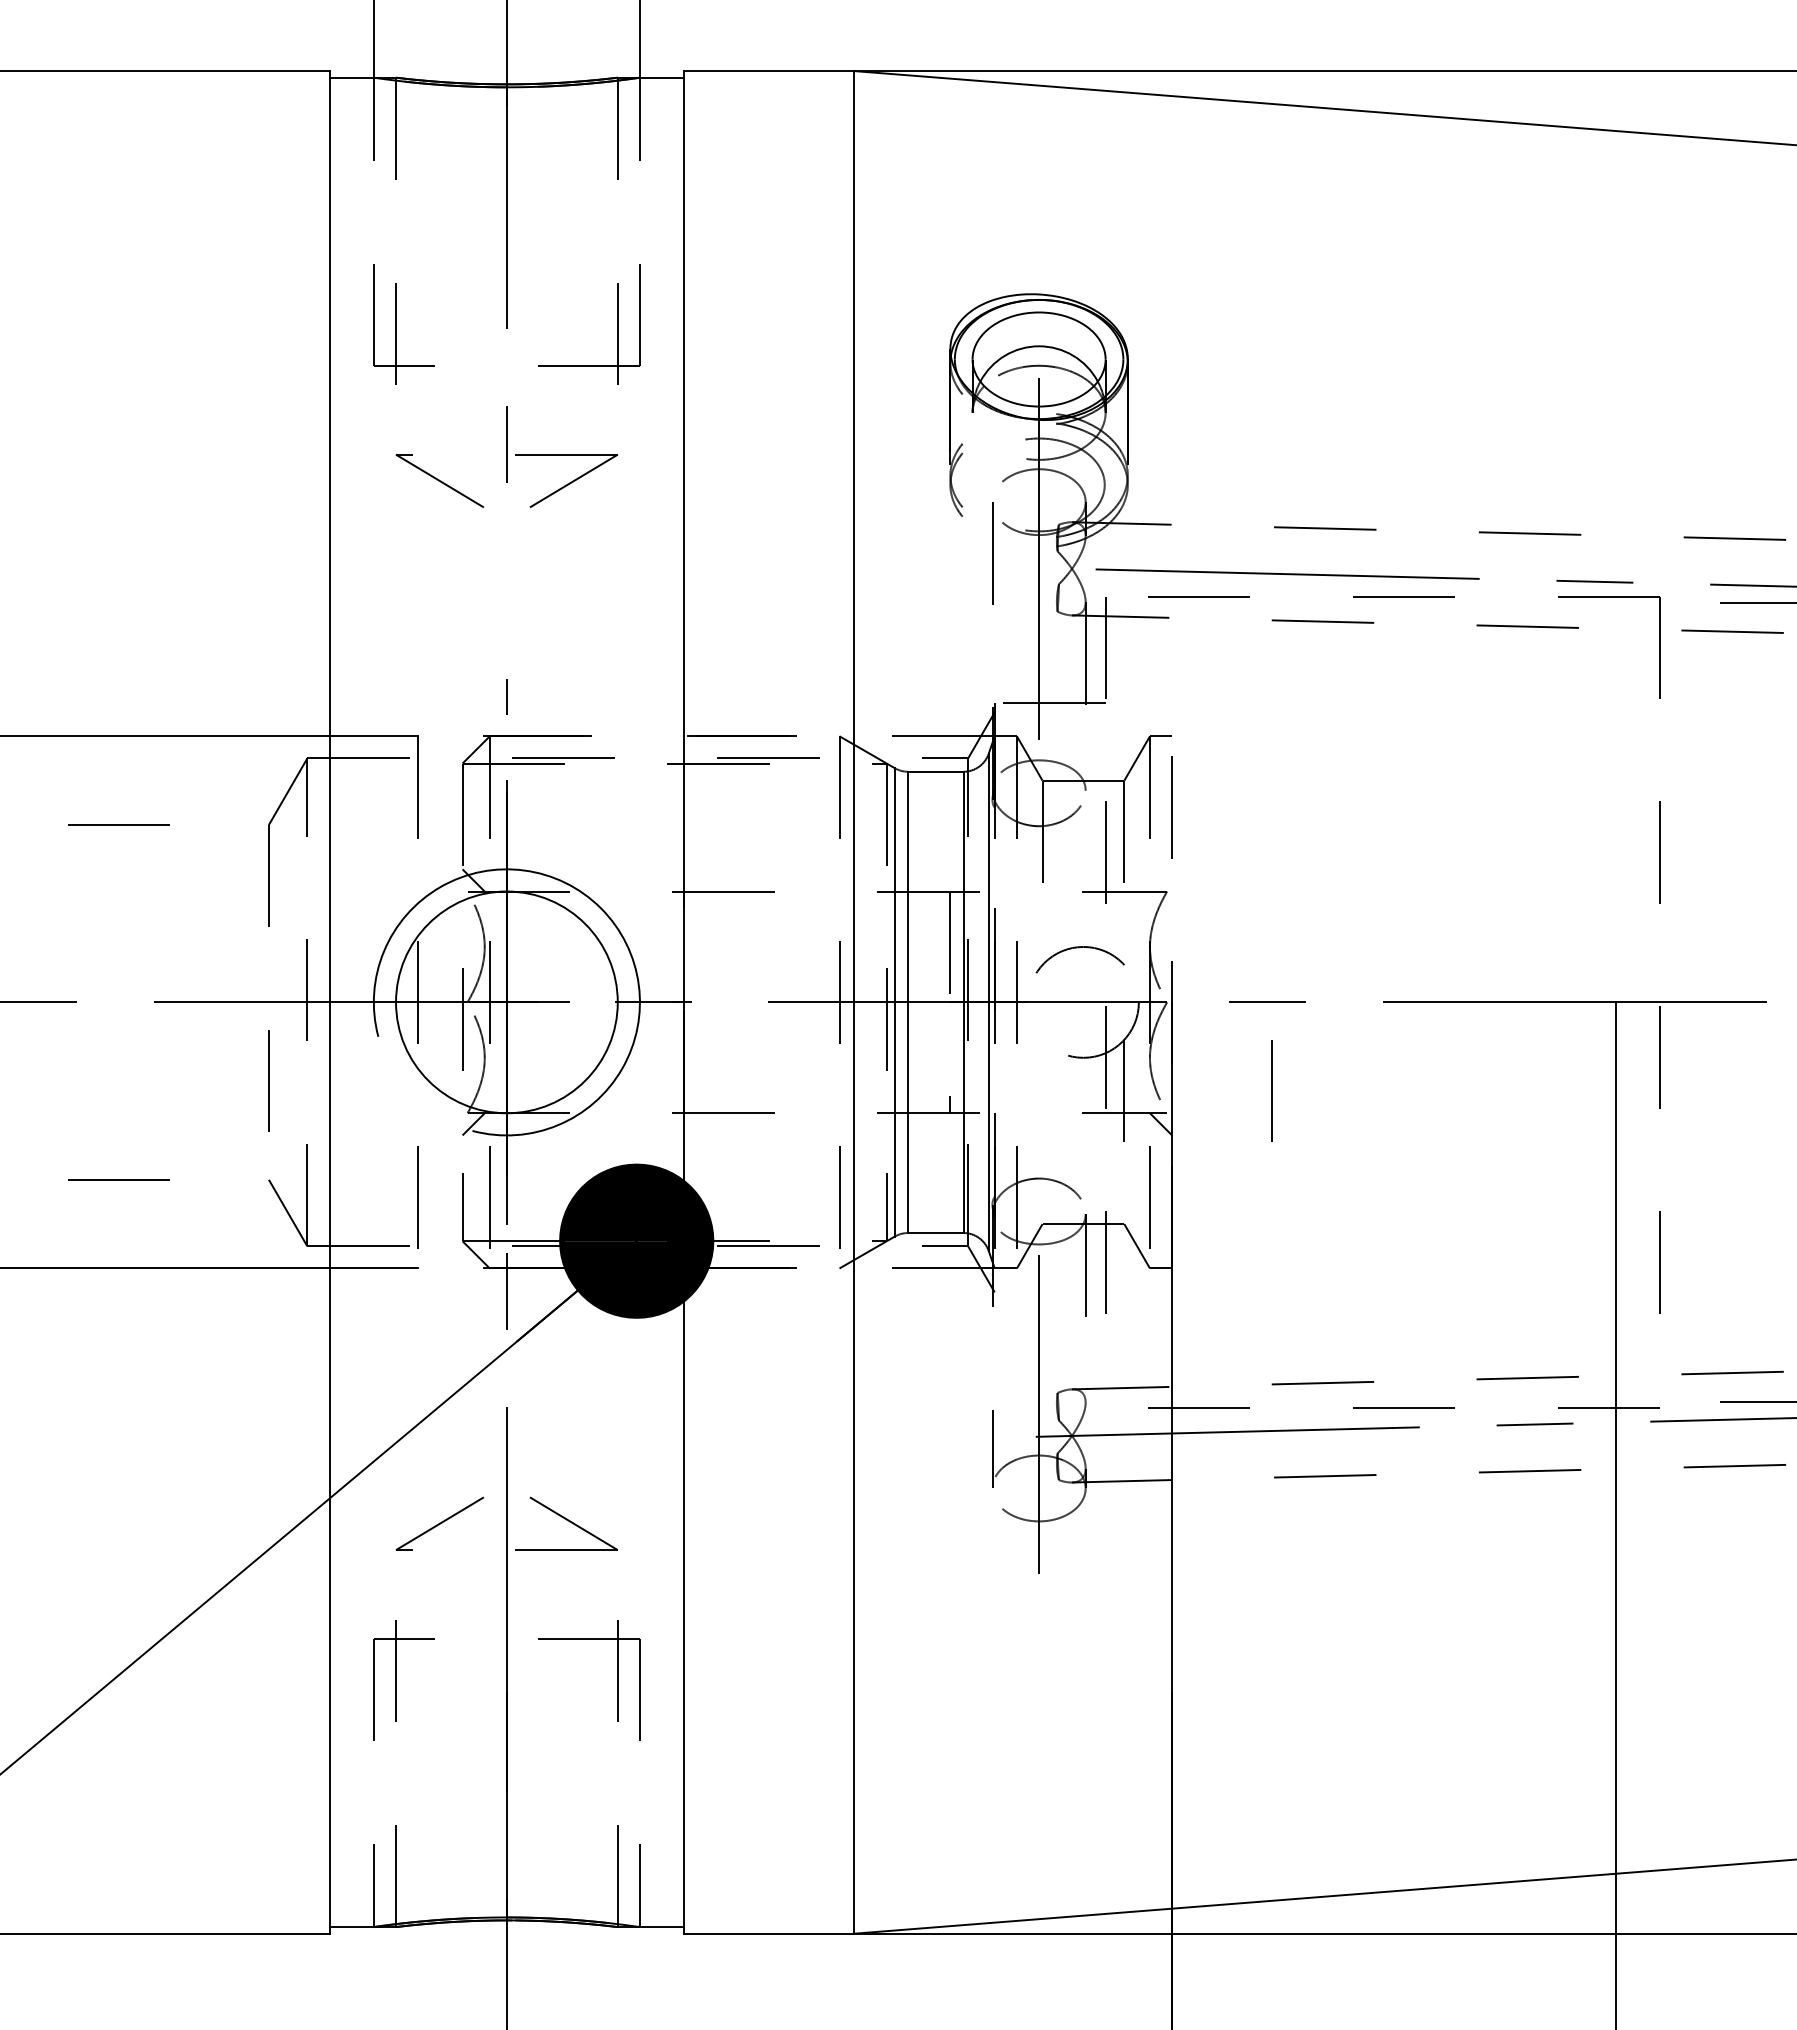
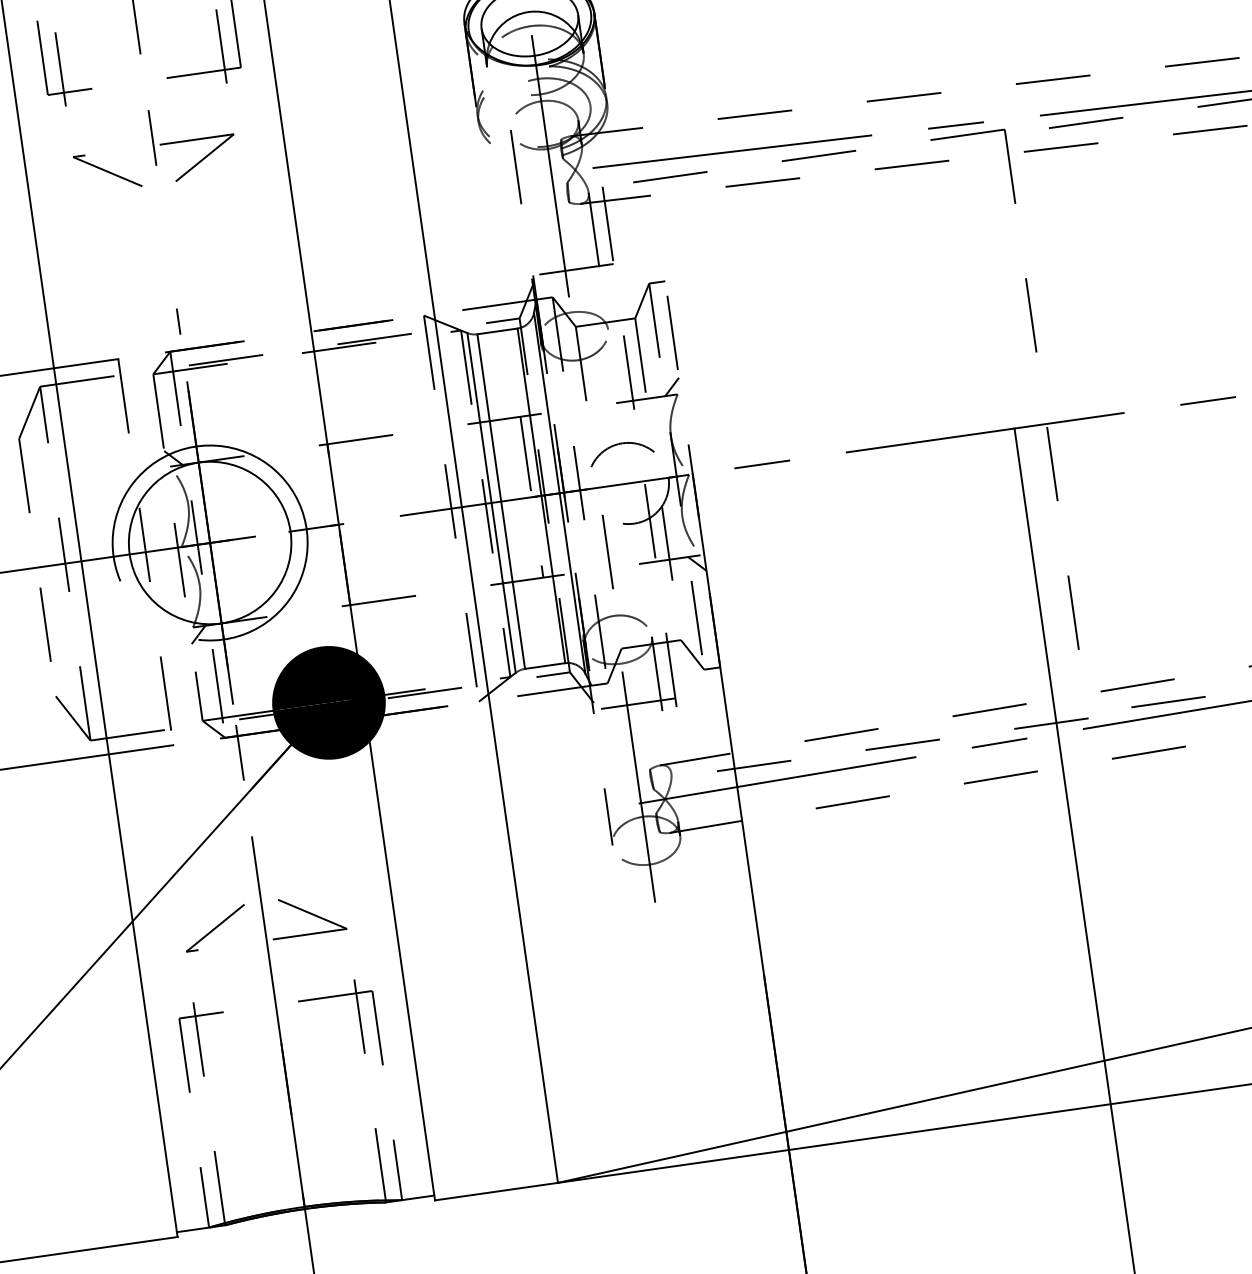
line: (1161, 880) -> (672, 386), added
line: (1271, 1090) -> (607, 551), moved
line: (1049, 1301) -> (634, 703), added

